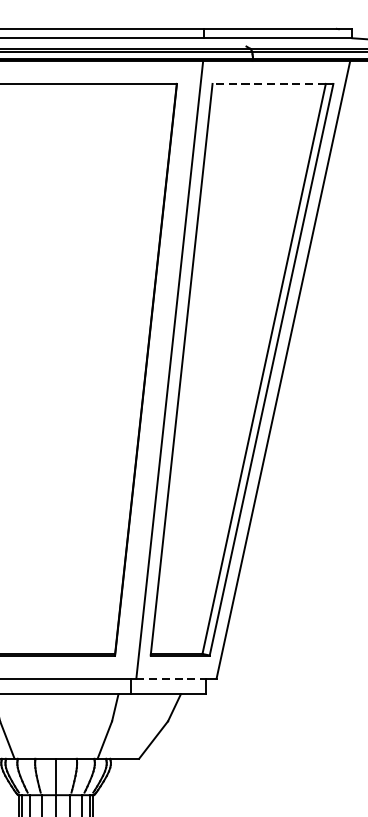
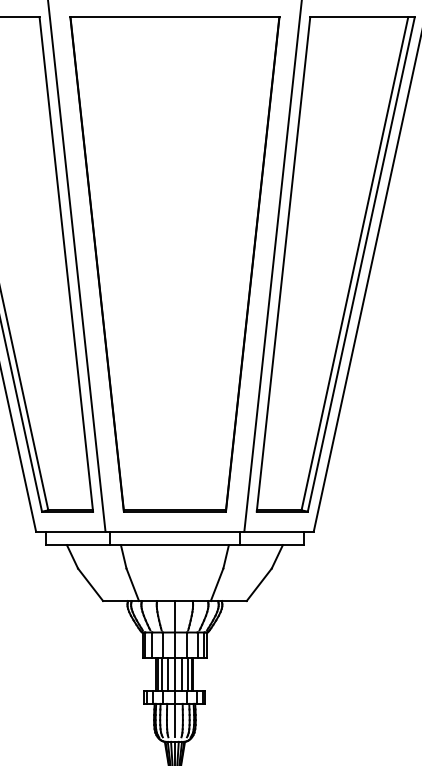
line: (269, 84) -> (359, 17), dashed -> solid
line: (171, 678) -> (274, 531), dashed -> solid

